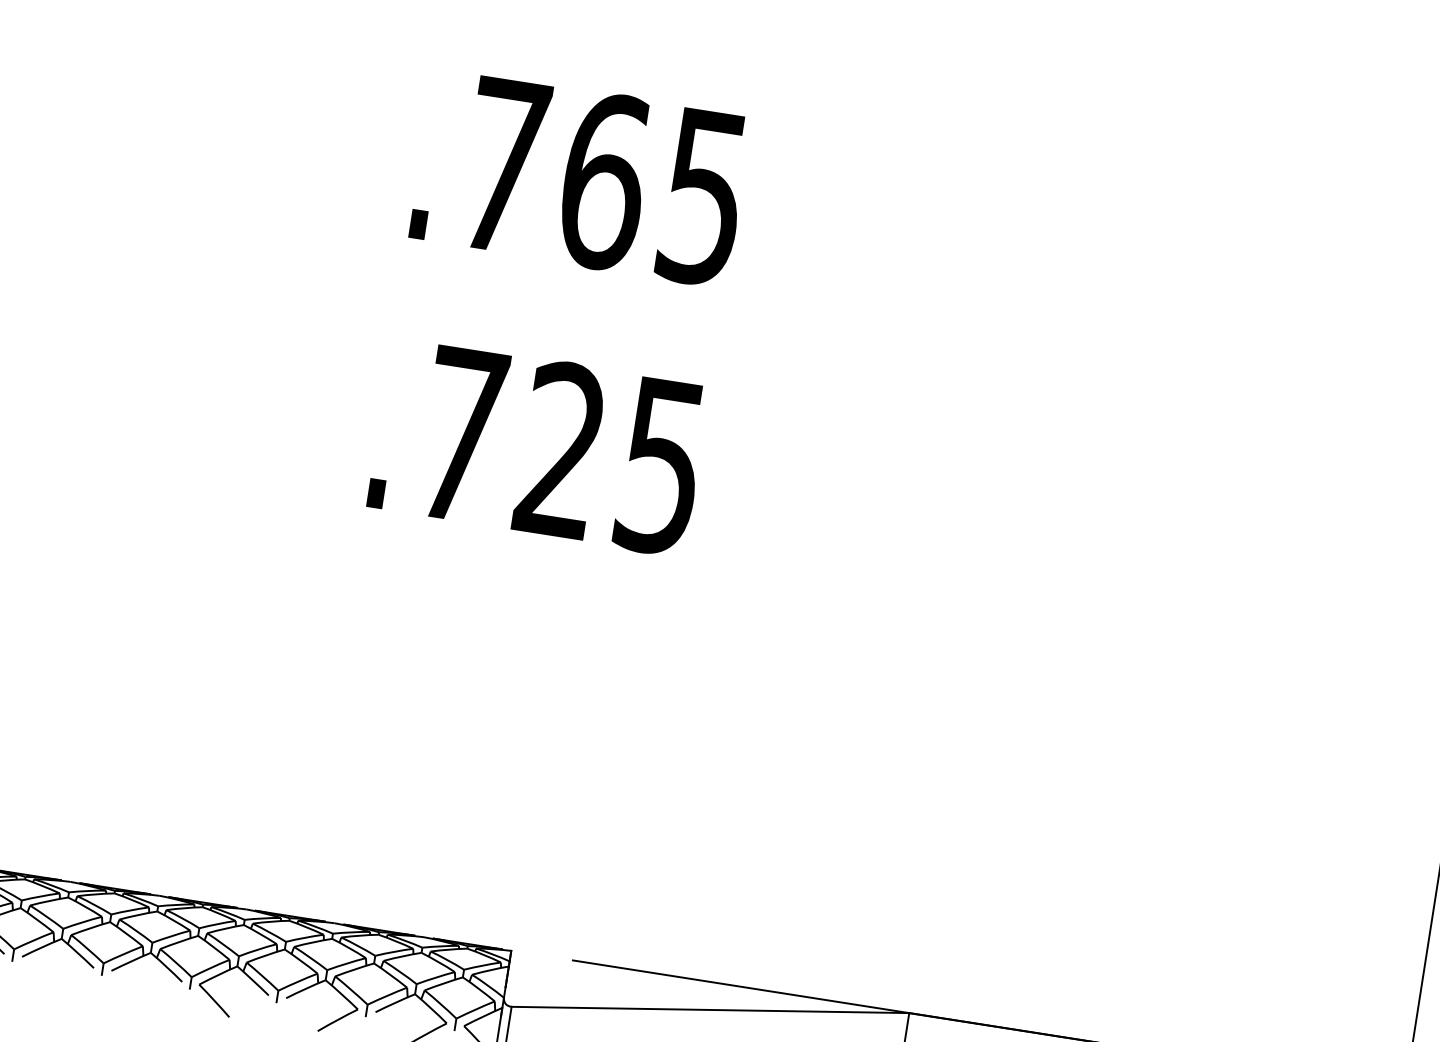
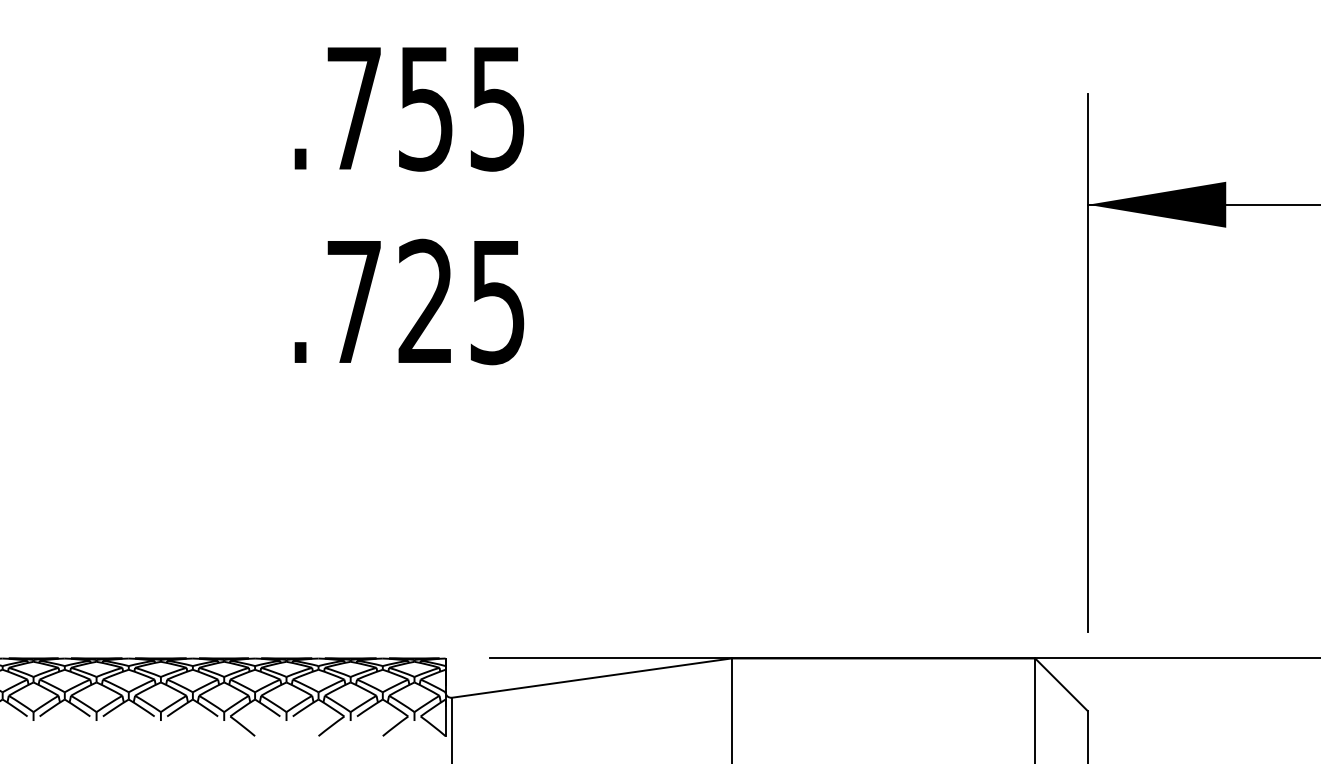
text: (604, 181) -> (426, 108), .765 -> .755

